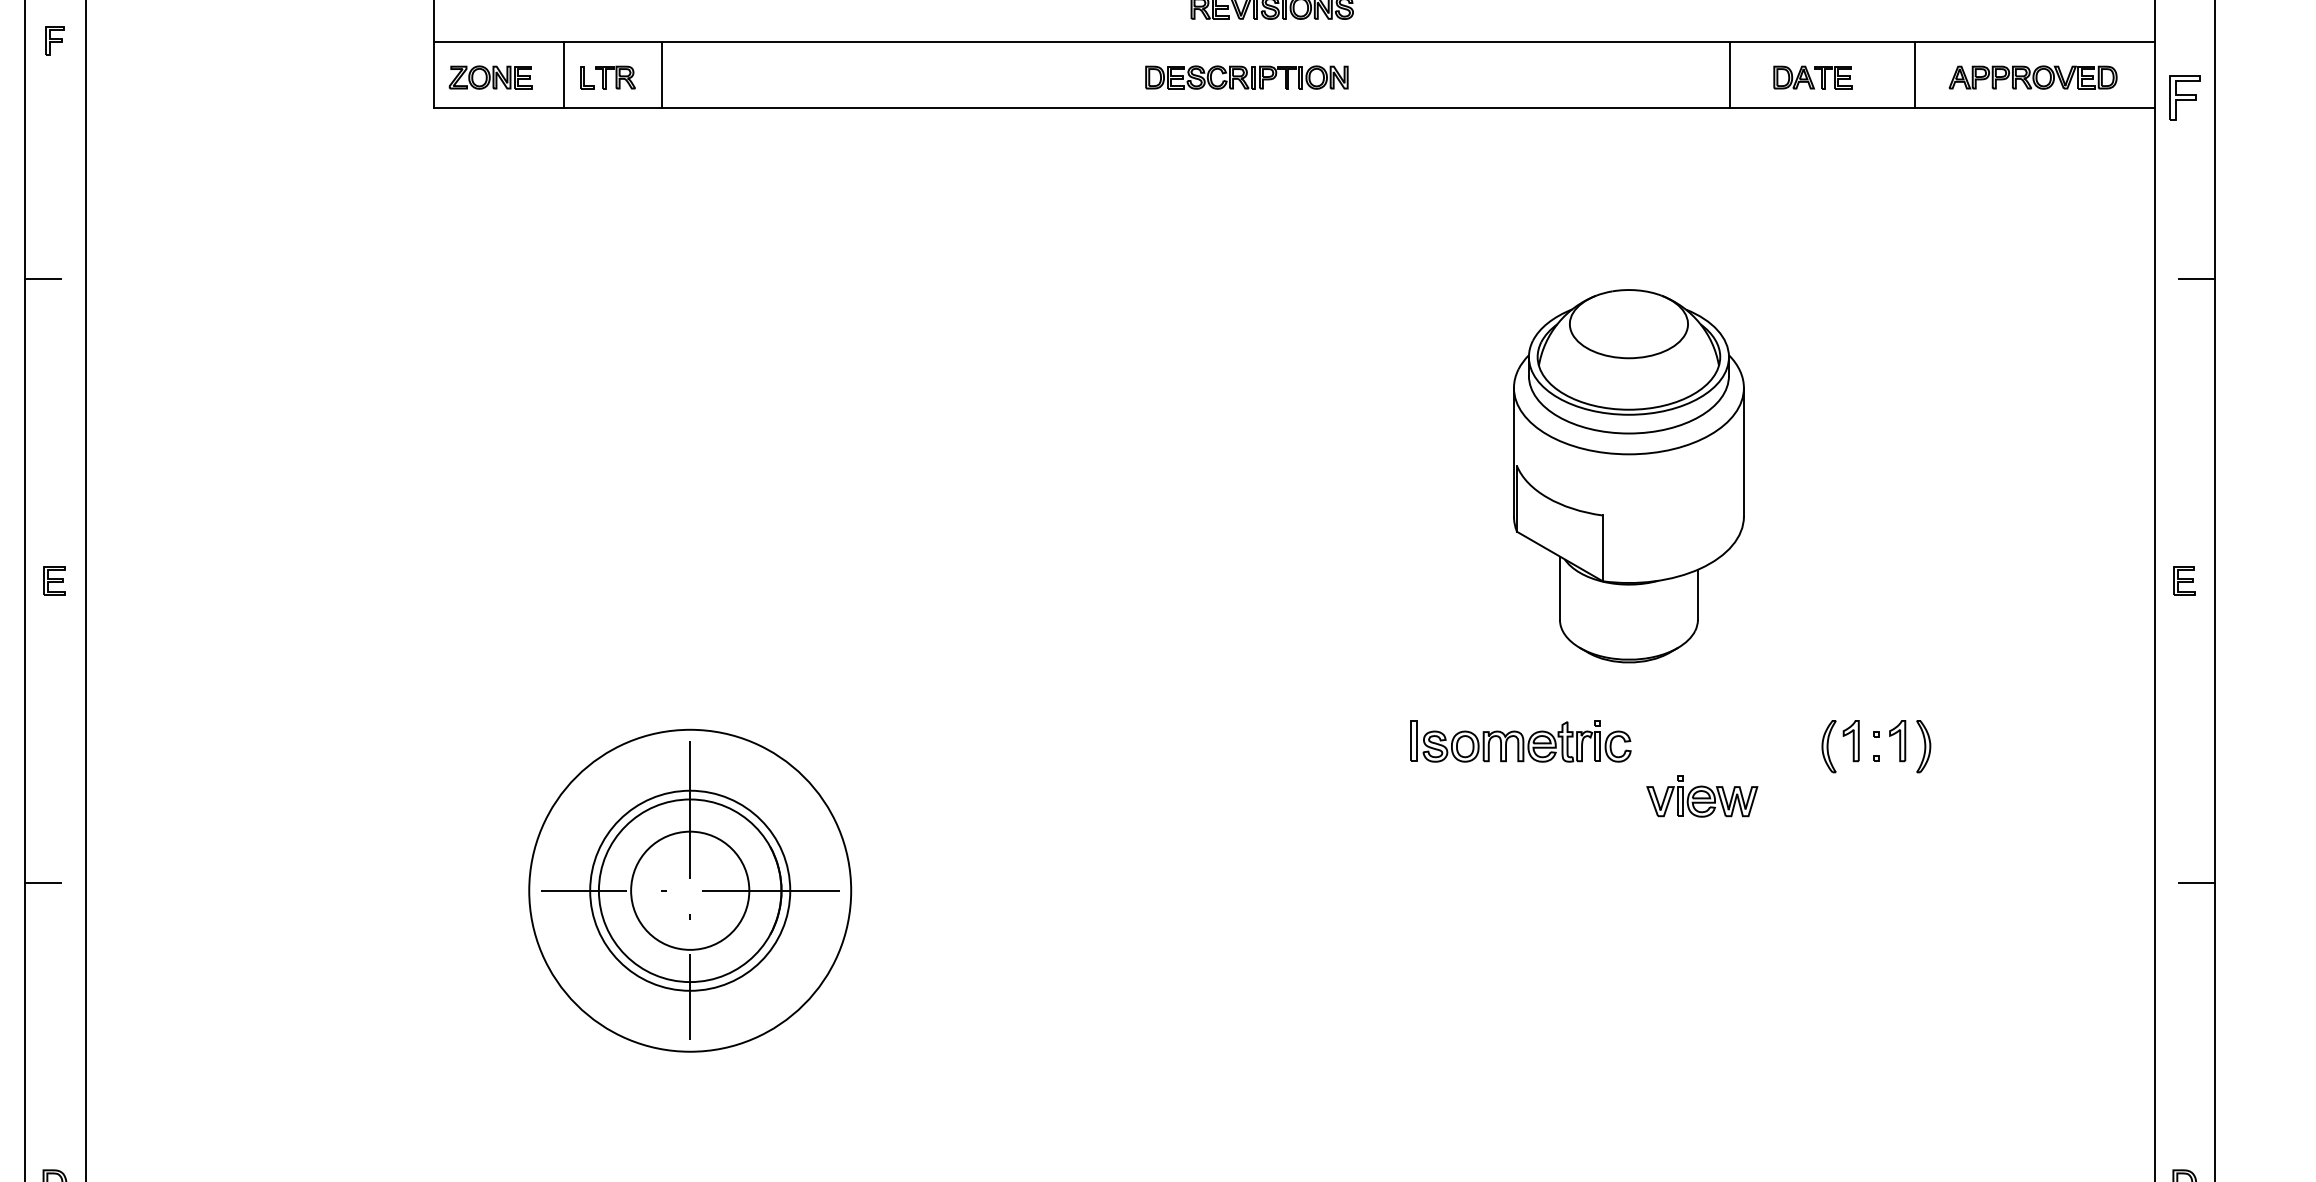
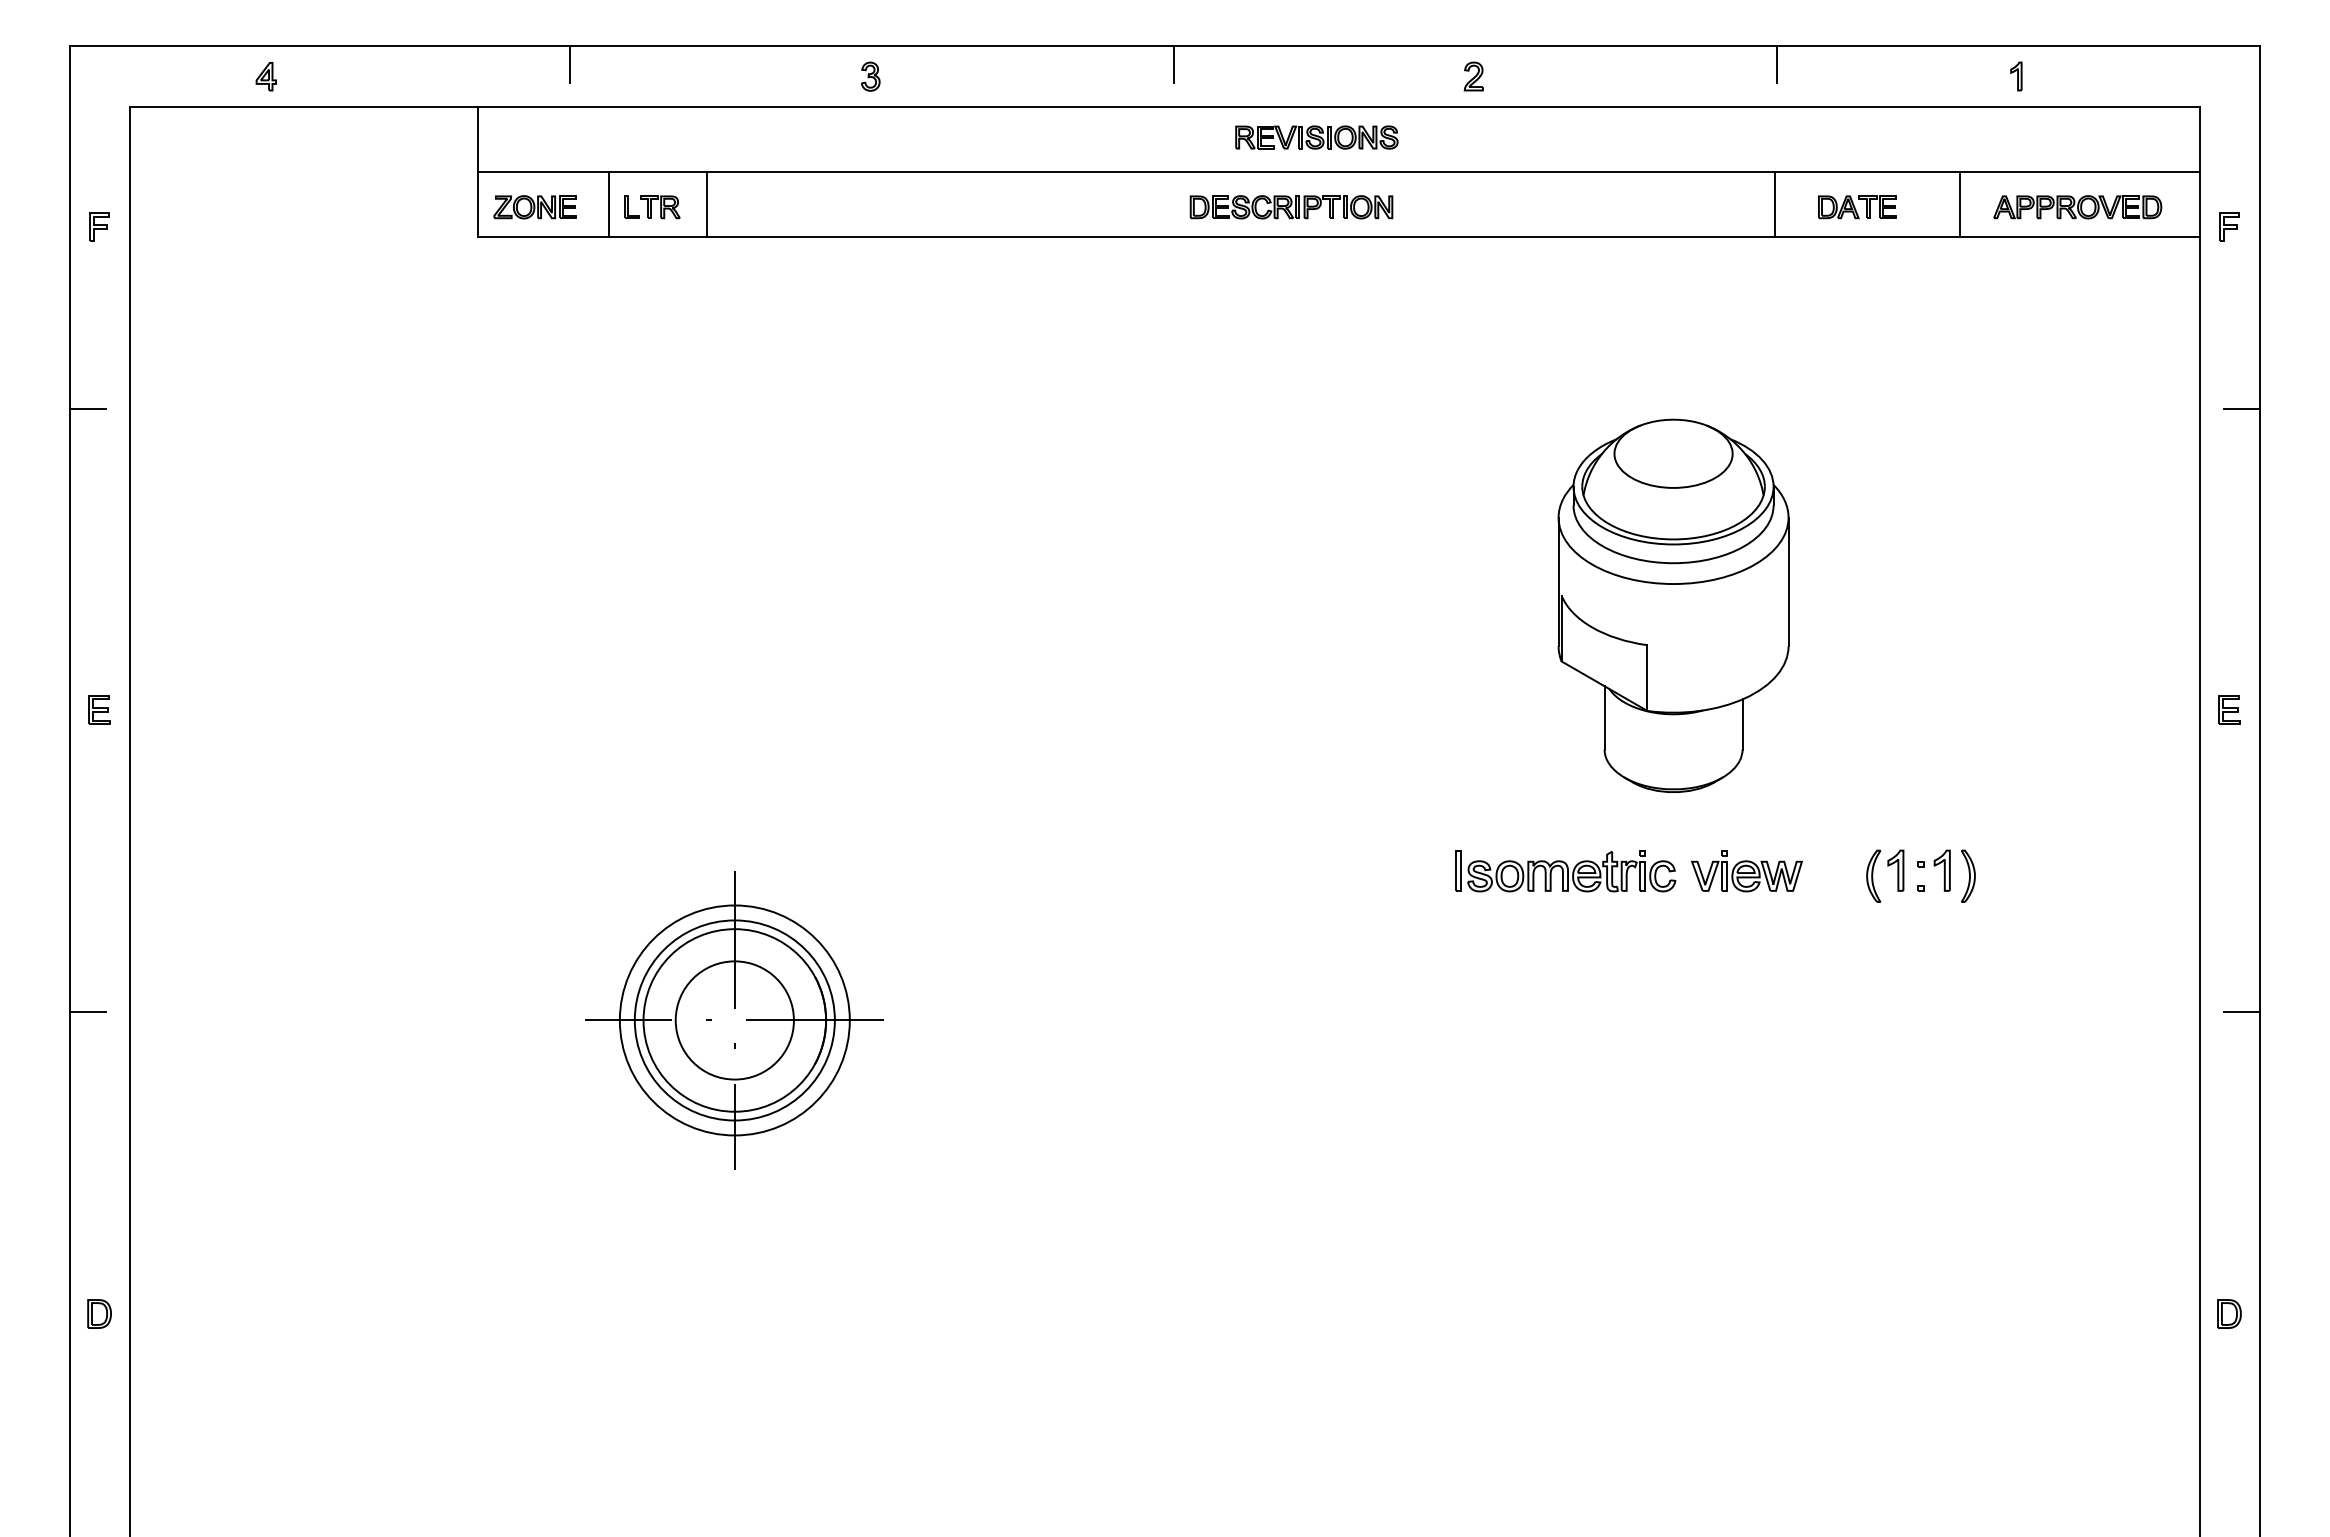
part: (54, 39) -> (99, 226), moved
part: (2184, 96) -> (2229, 226), size x0.62
part: (1701, 796) -> (1746, 871), moved
circle: (689, 890) -> (734, 1020), size x0.71

